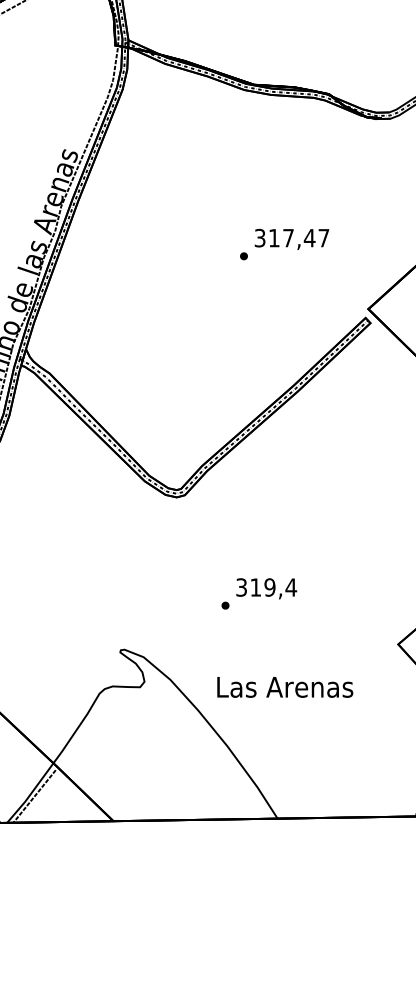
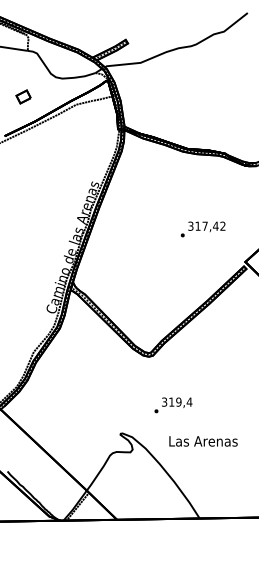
text: (322, 236) -> (222, 225), 317,47 -> 317,42
text: (259, 594) -> (173, 405), moved
text: (285, 687) -> (203, 441), moved

